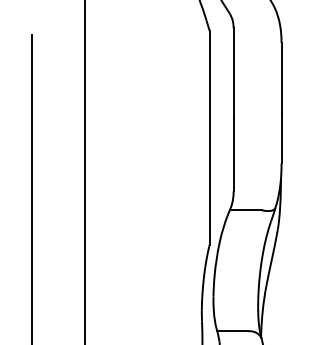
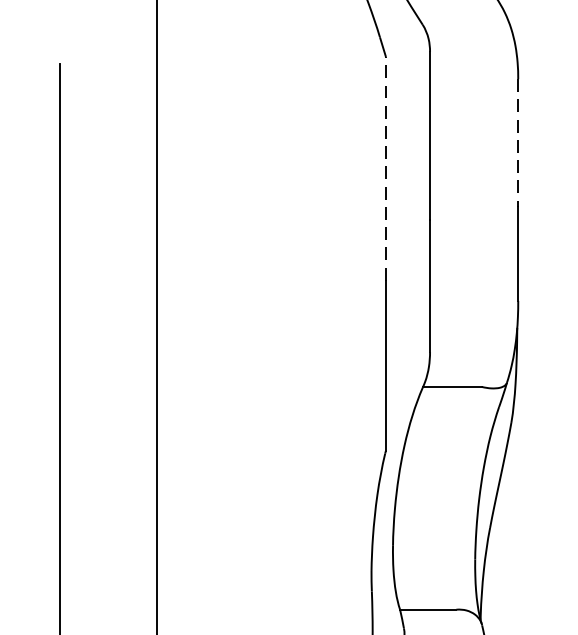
line: (281, 77) -> (518, 142), solid -> dashed
line: (209, 91) -> (385, 168), solid -> dashed

